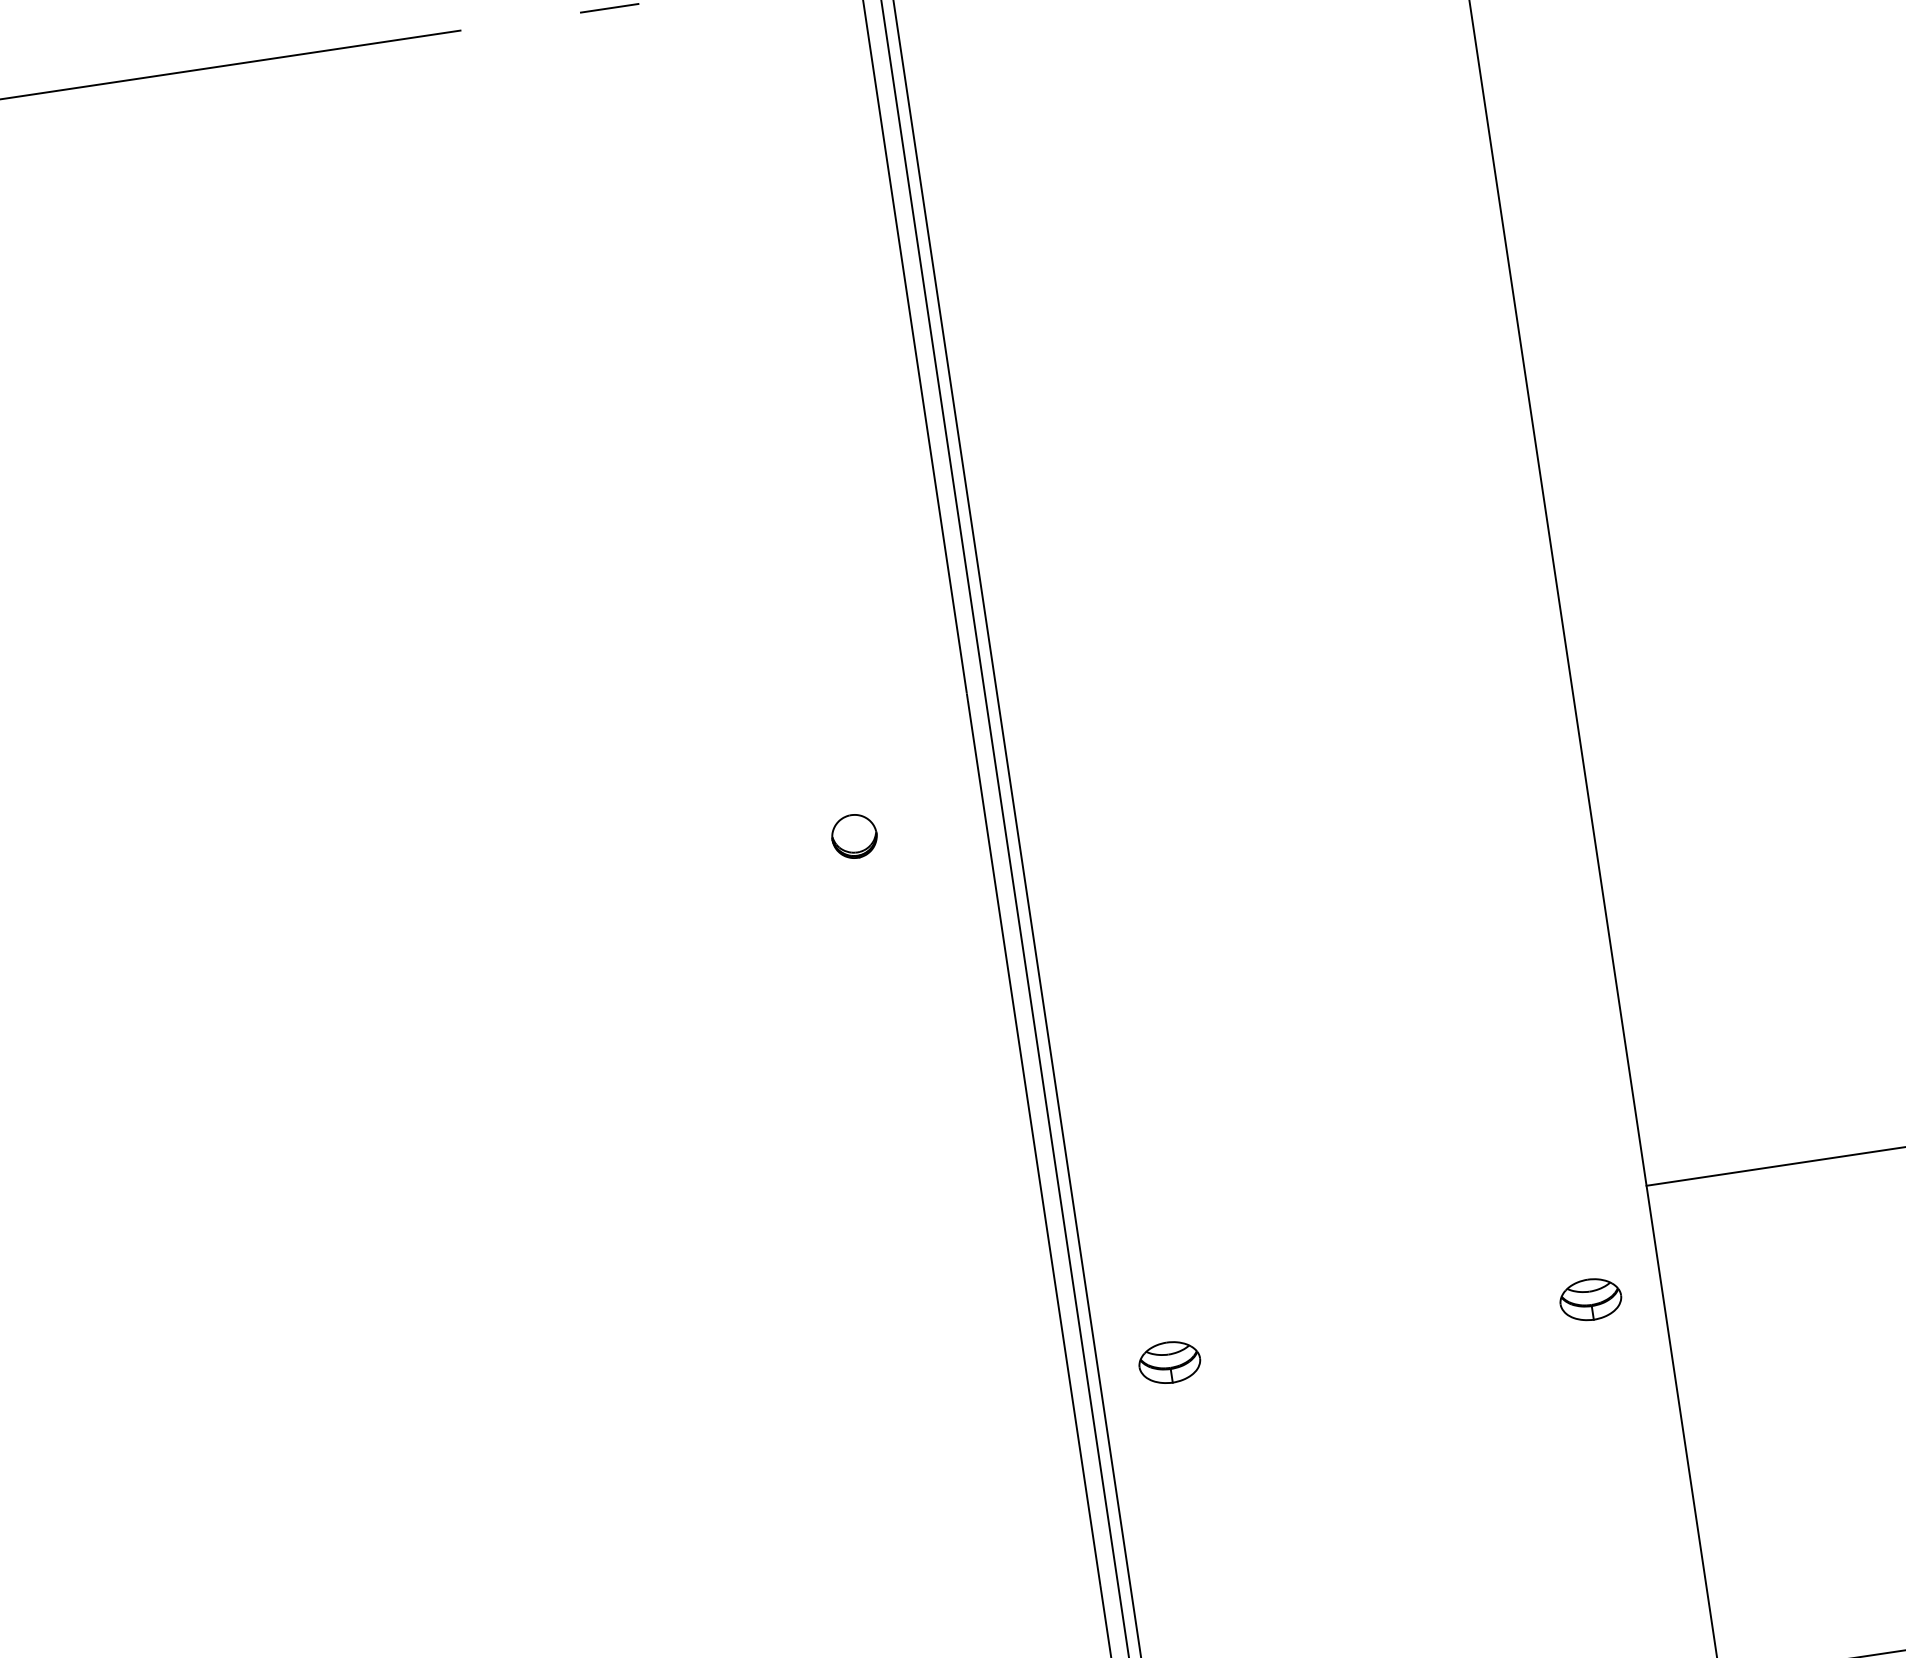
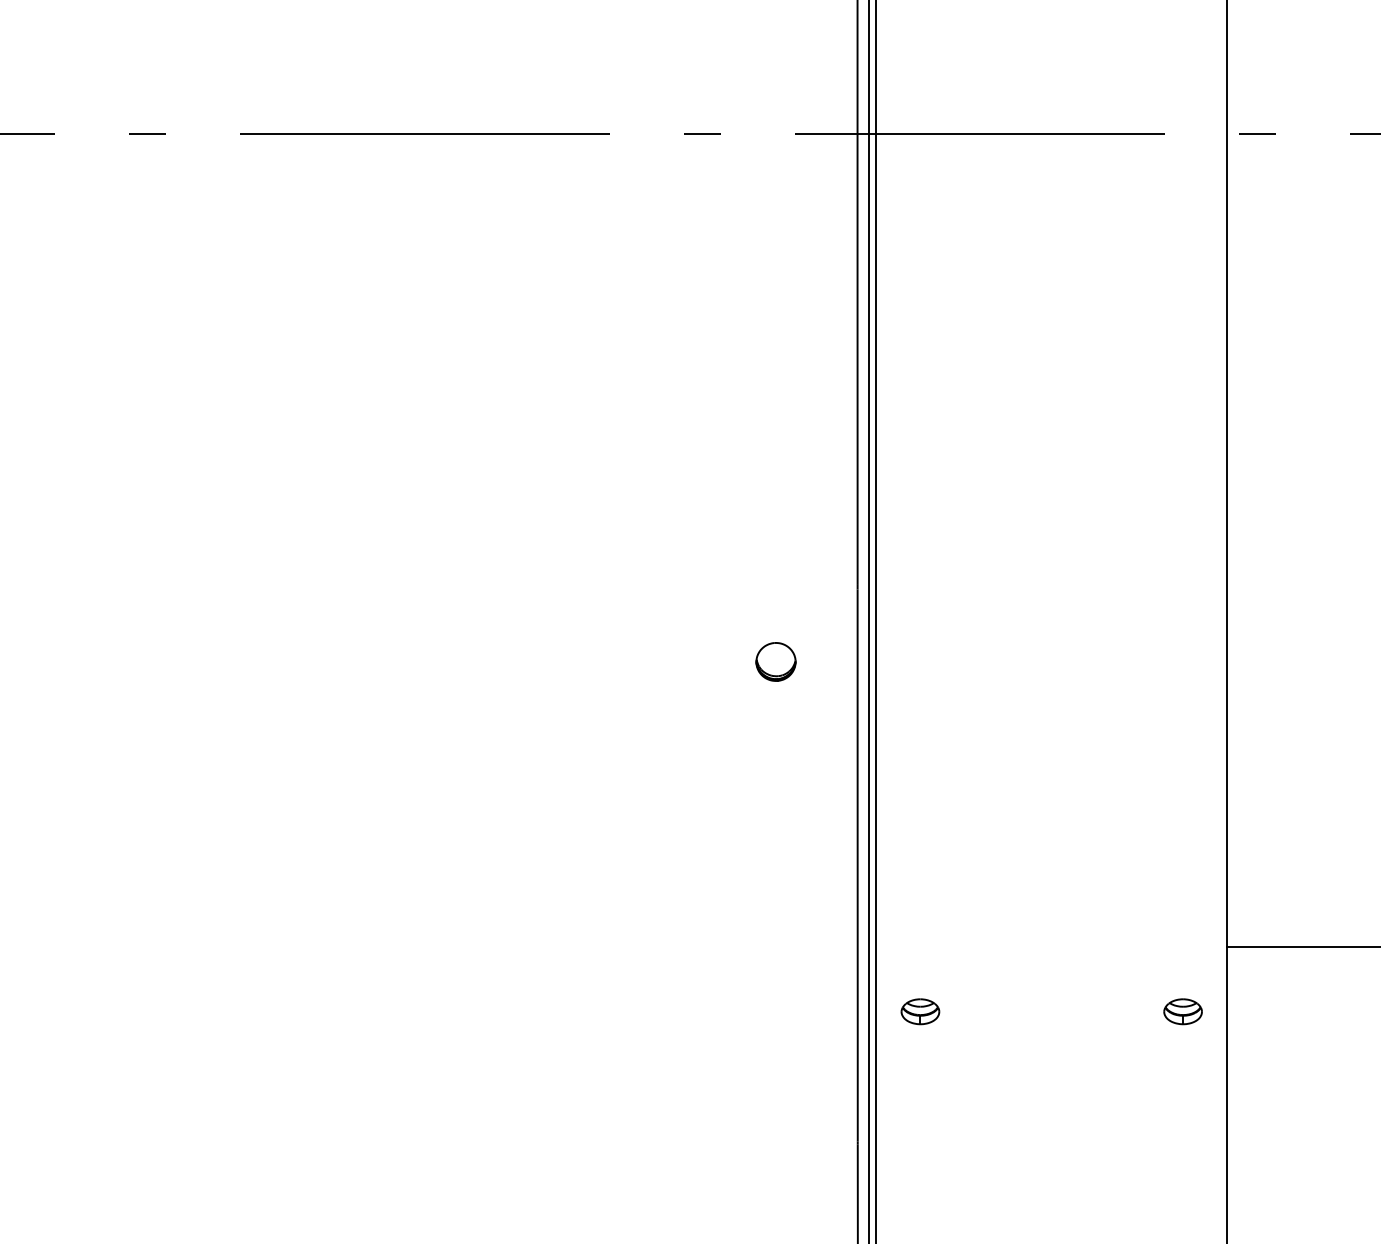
part: (853, 835) -> (775, 661), size x1.43

